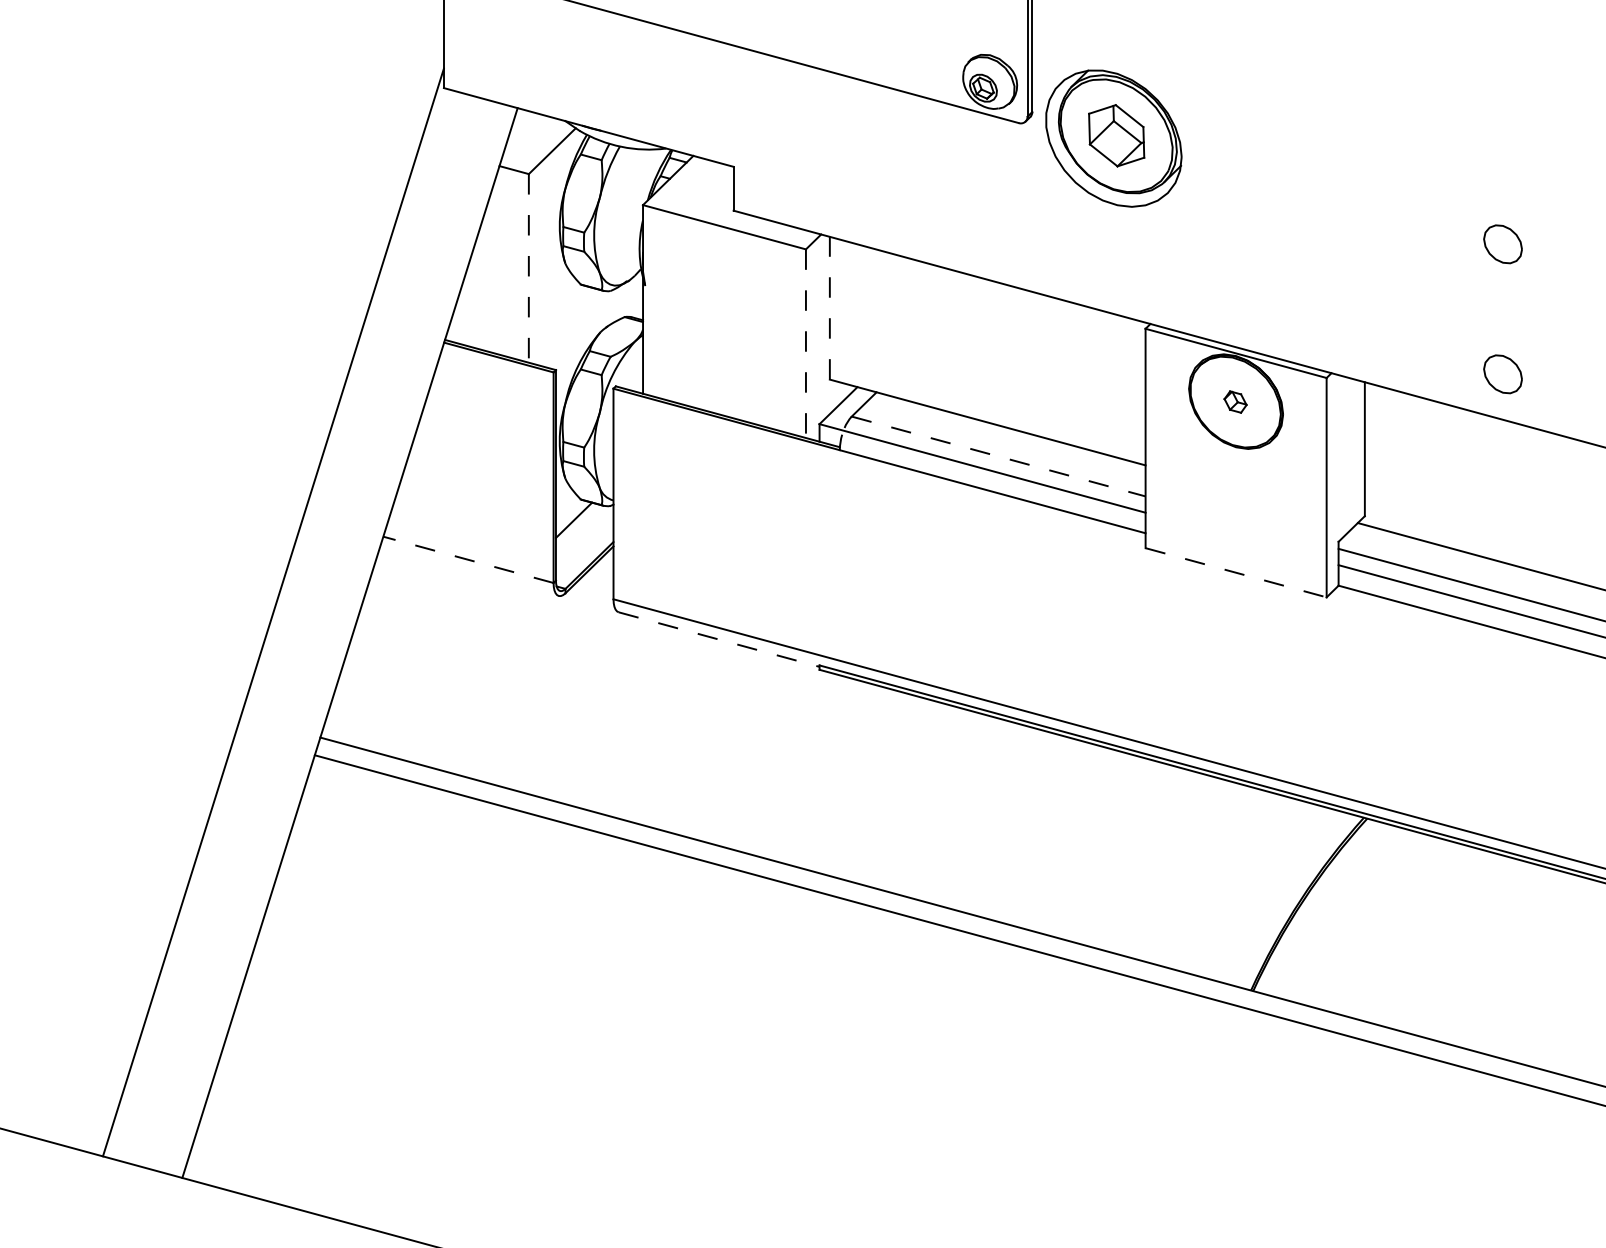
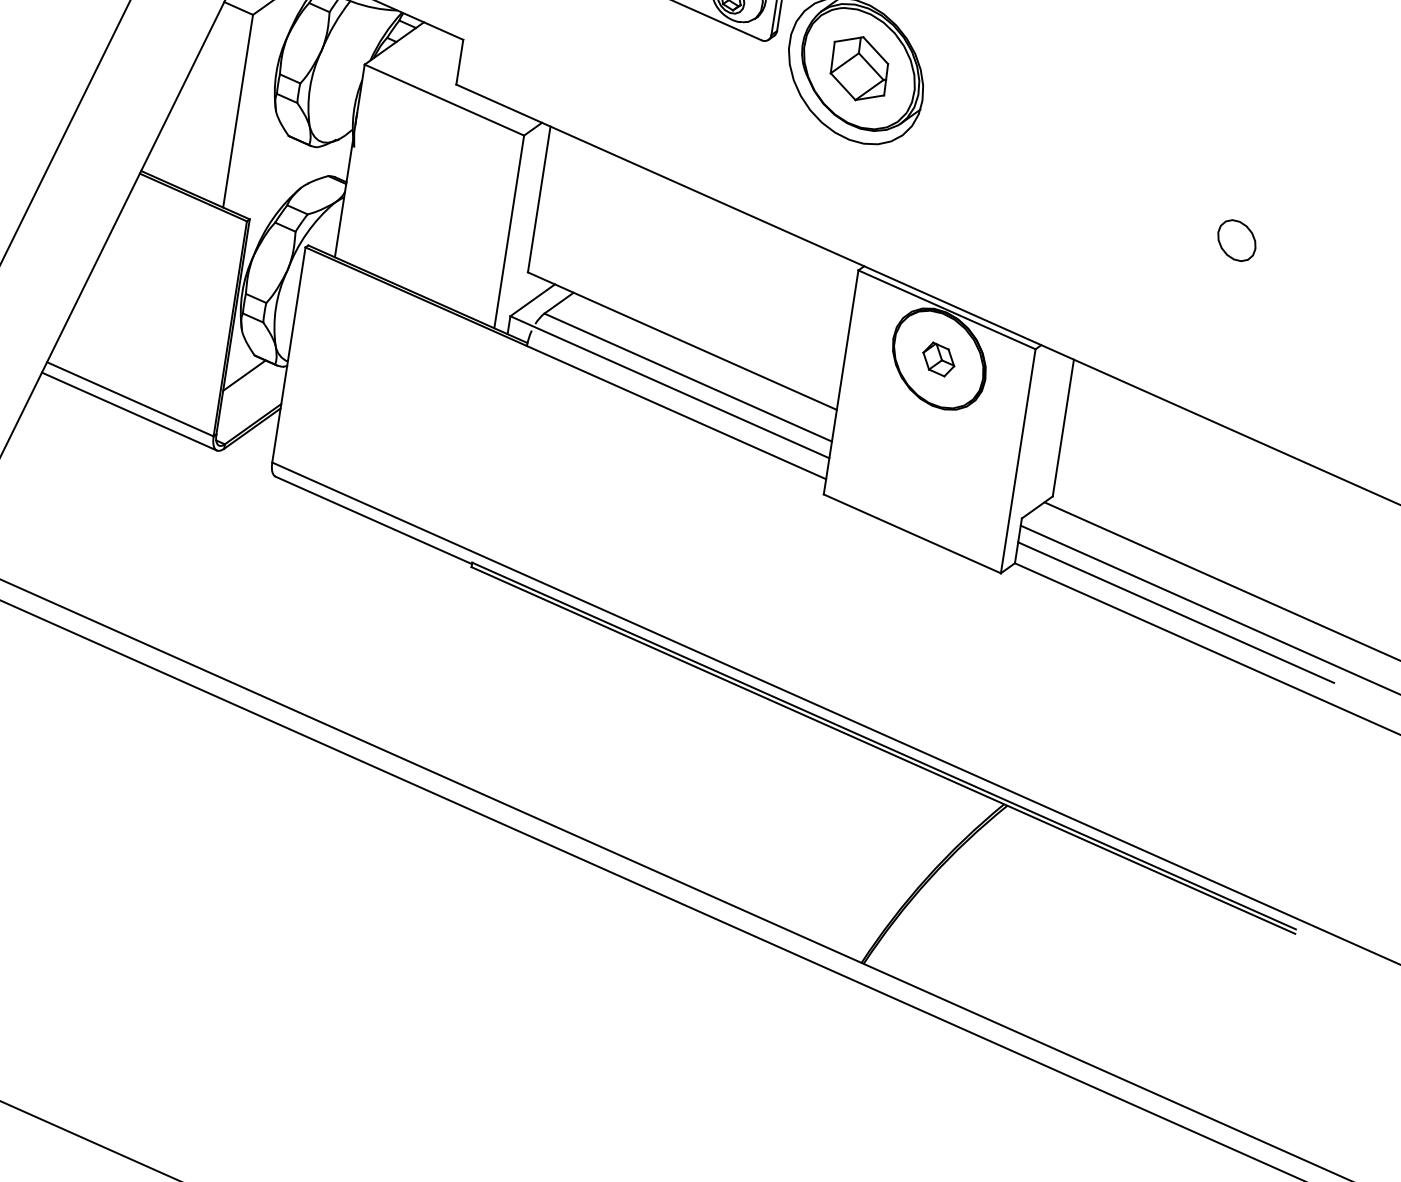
line: (528, 268) -> (237, 111), dashed -> solid
line: (829, 307) -> (538, 198), dashed -> solid
line: (805, 344) -> (508, 232), dashed -> solid
part: (1502, 374) -> (1215, 373), removed
part: (1235, 401) -> (938, 358), size x1.43
line: (999, 456) -> (689, 377), dashed -> solid
line: (467, 559) -> (129, 398), dashed -> solid
line: (469, 571) -> (129, 411), added
line: (1236, 572) -> (912, 533), dashed -> solid
line: (719, 639) -> (374, 520), dashed -> solid

